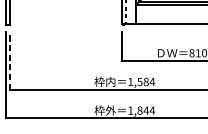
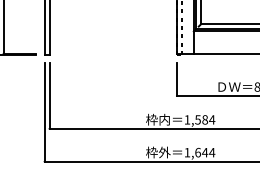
line: (9, 61) -> (49, 96), dashed -> solid
text: (139, 110) -> (197, 152), 1,844 -> 1,644

